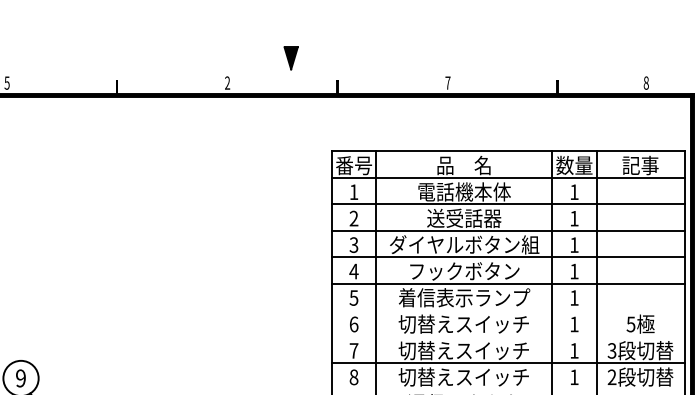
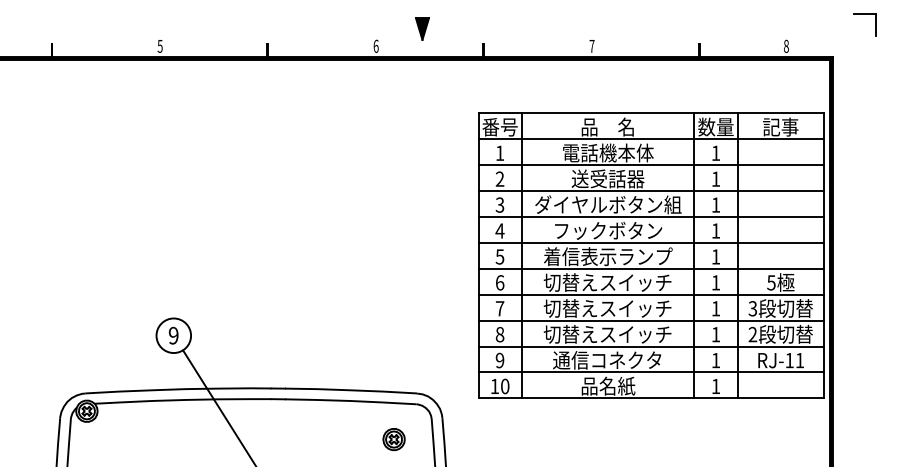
part: (291, 57) -> (422, 28), moved
text: (226, 82) -> (375, 45), 2 -> 6
line: (508, 309) -> (651, 268), added
line: (508, 336) -> (651, 294), added
line: (508, 389) -> (651, 346), added

